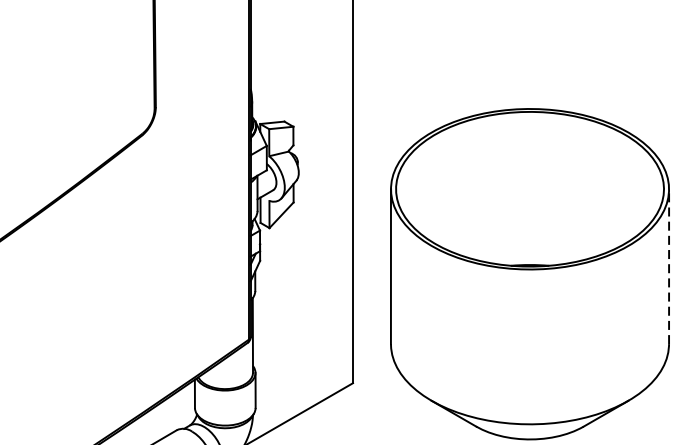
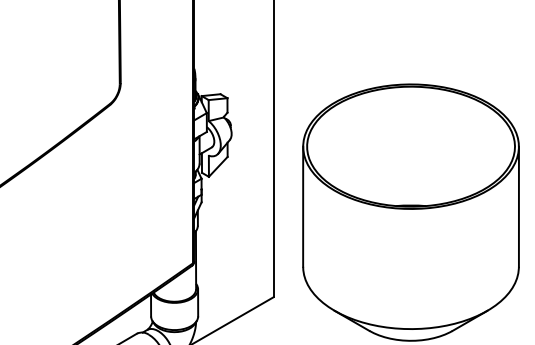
line: (668, 266) -> (518, 206), dashed -> solid

